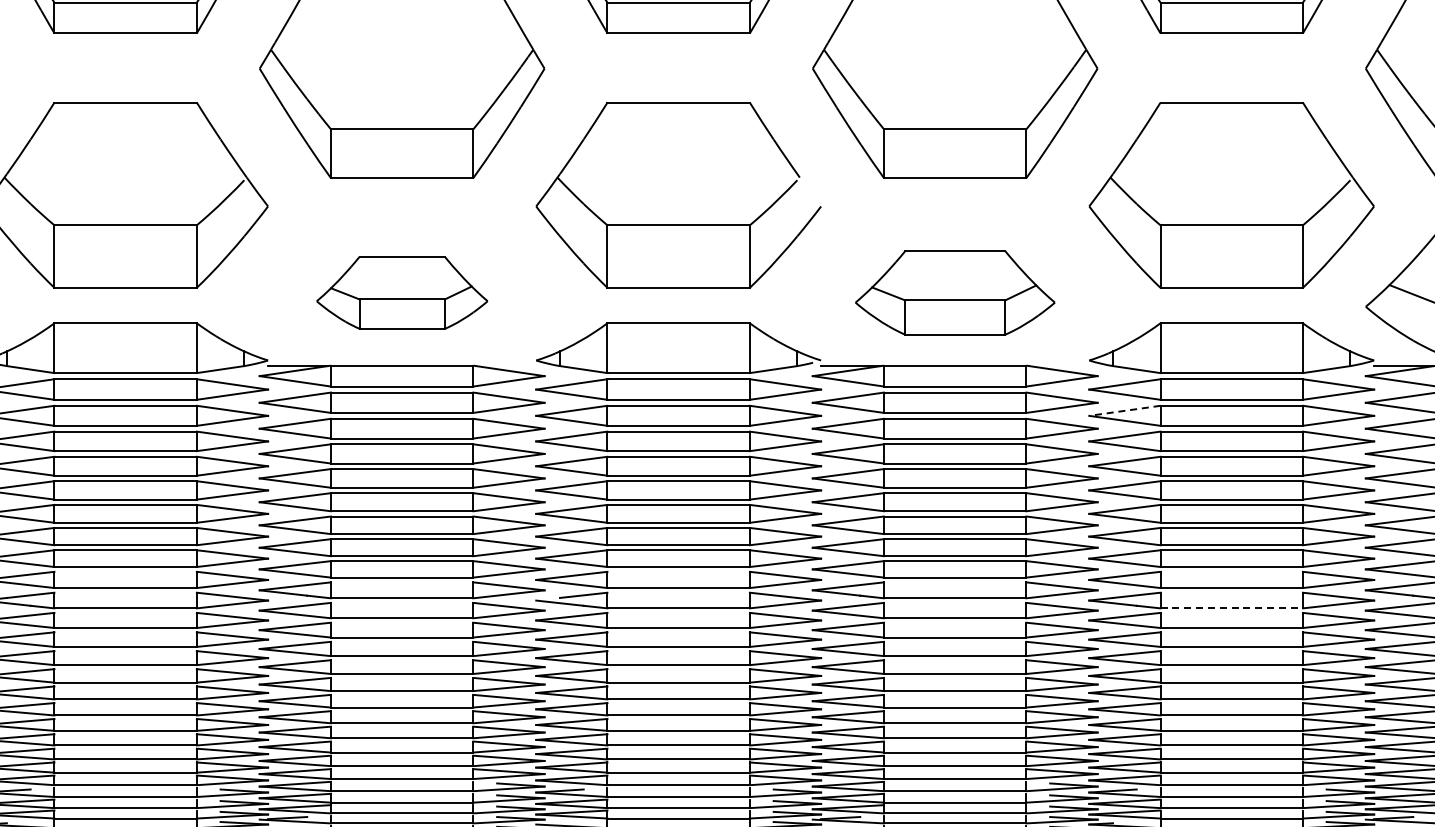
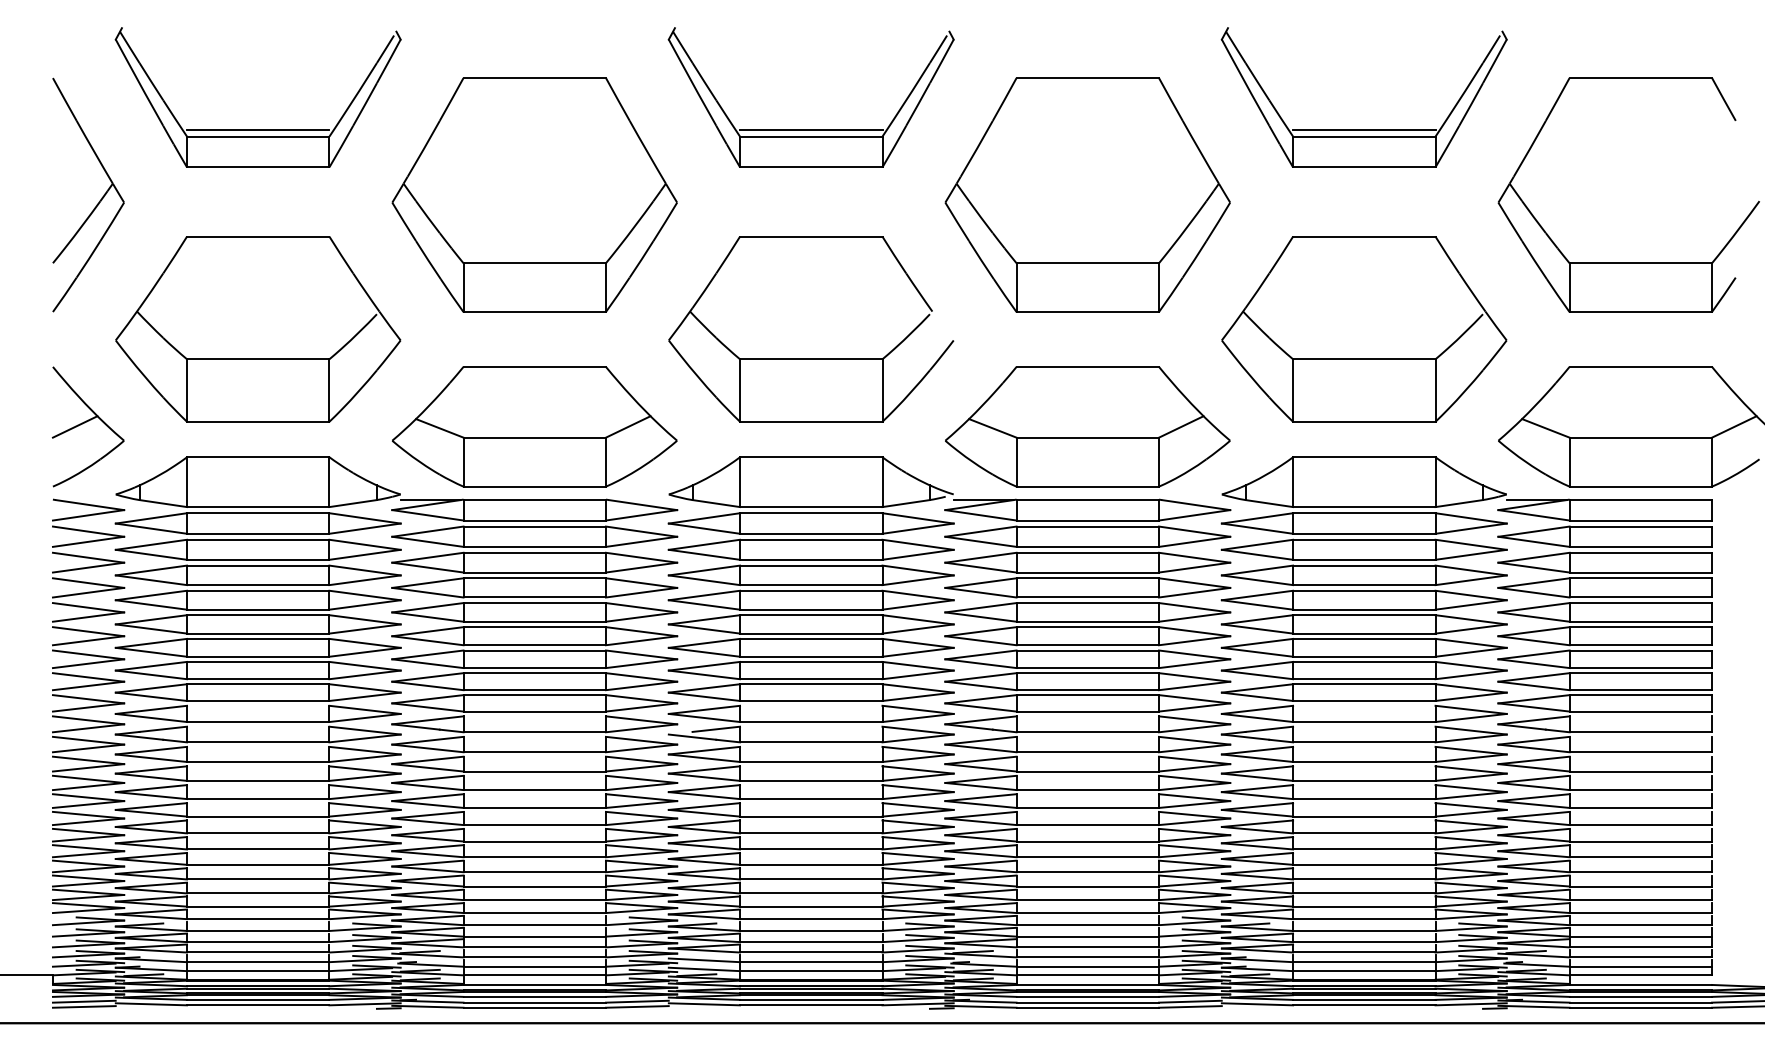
part: (401, 292) -> (534, 426), size x1.67
part: (954, 292) -> (1087, 426), size x1.43
line: (1124, 410) -> (1257, 544), dashed -> solid
line: (1231, 608) -> (1364, 742), dashed -> solid

